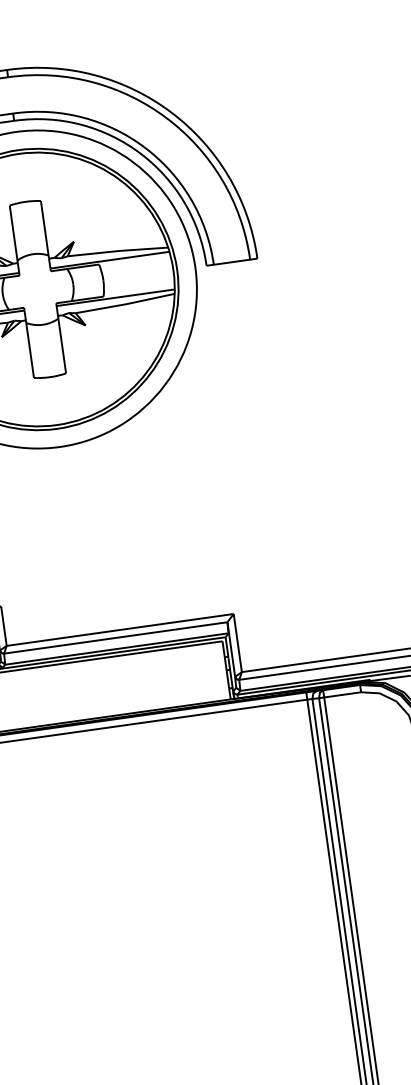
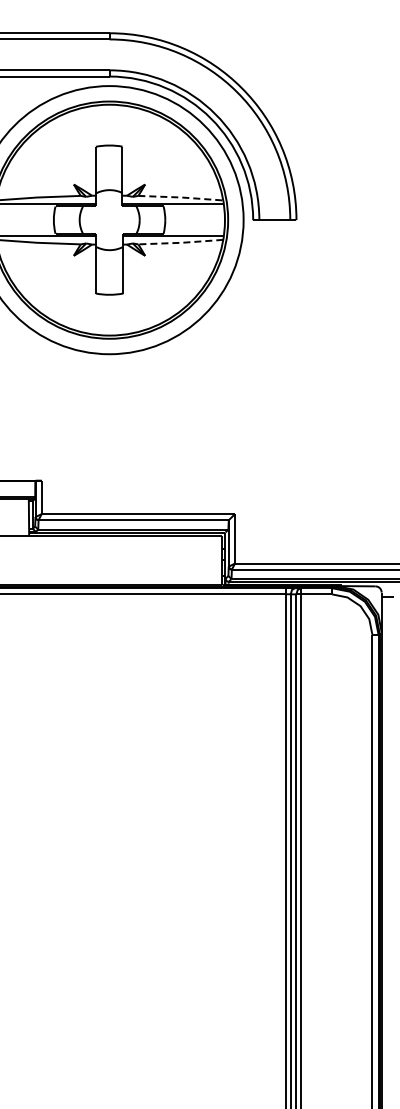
line: (119, 250) -> (182, 197), solid -> dashed
line: (126, 303) -> (181, 242), solid -> dashed

